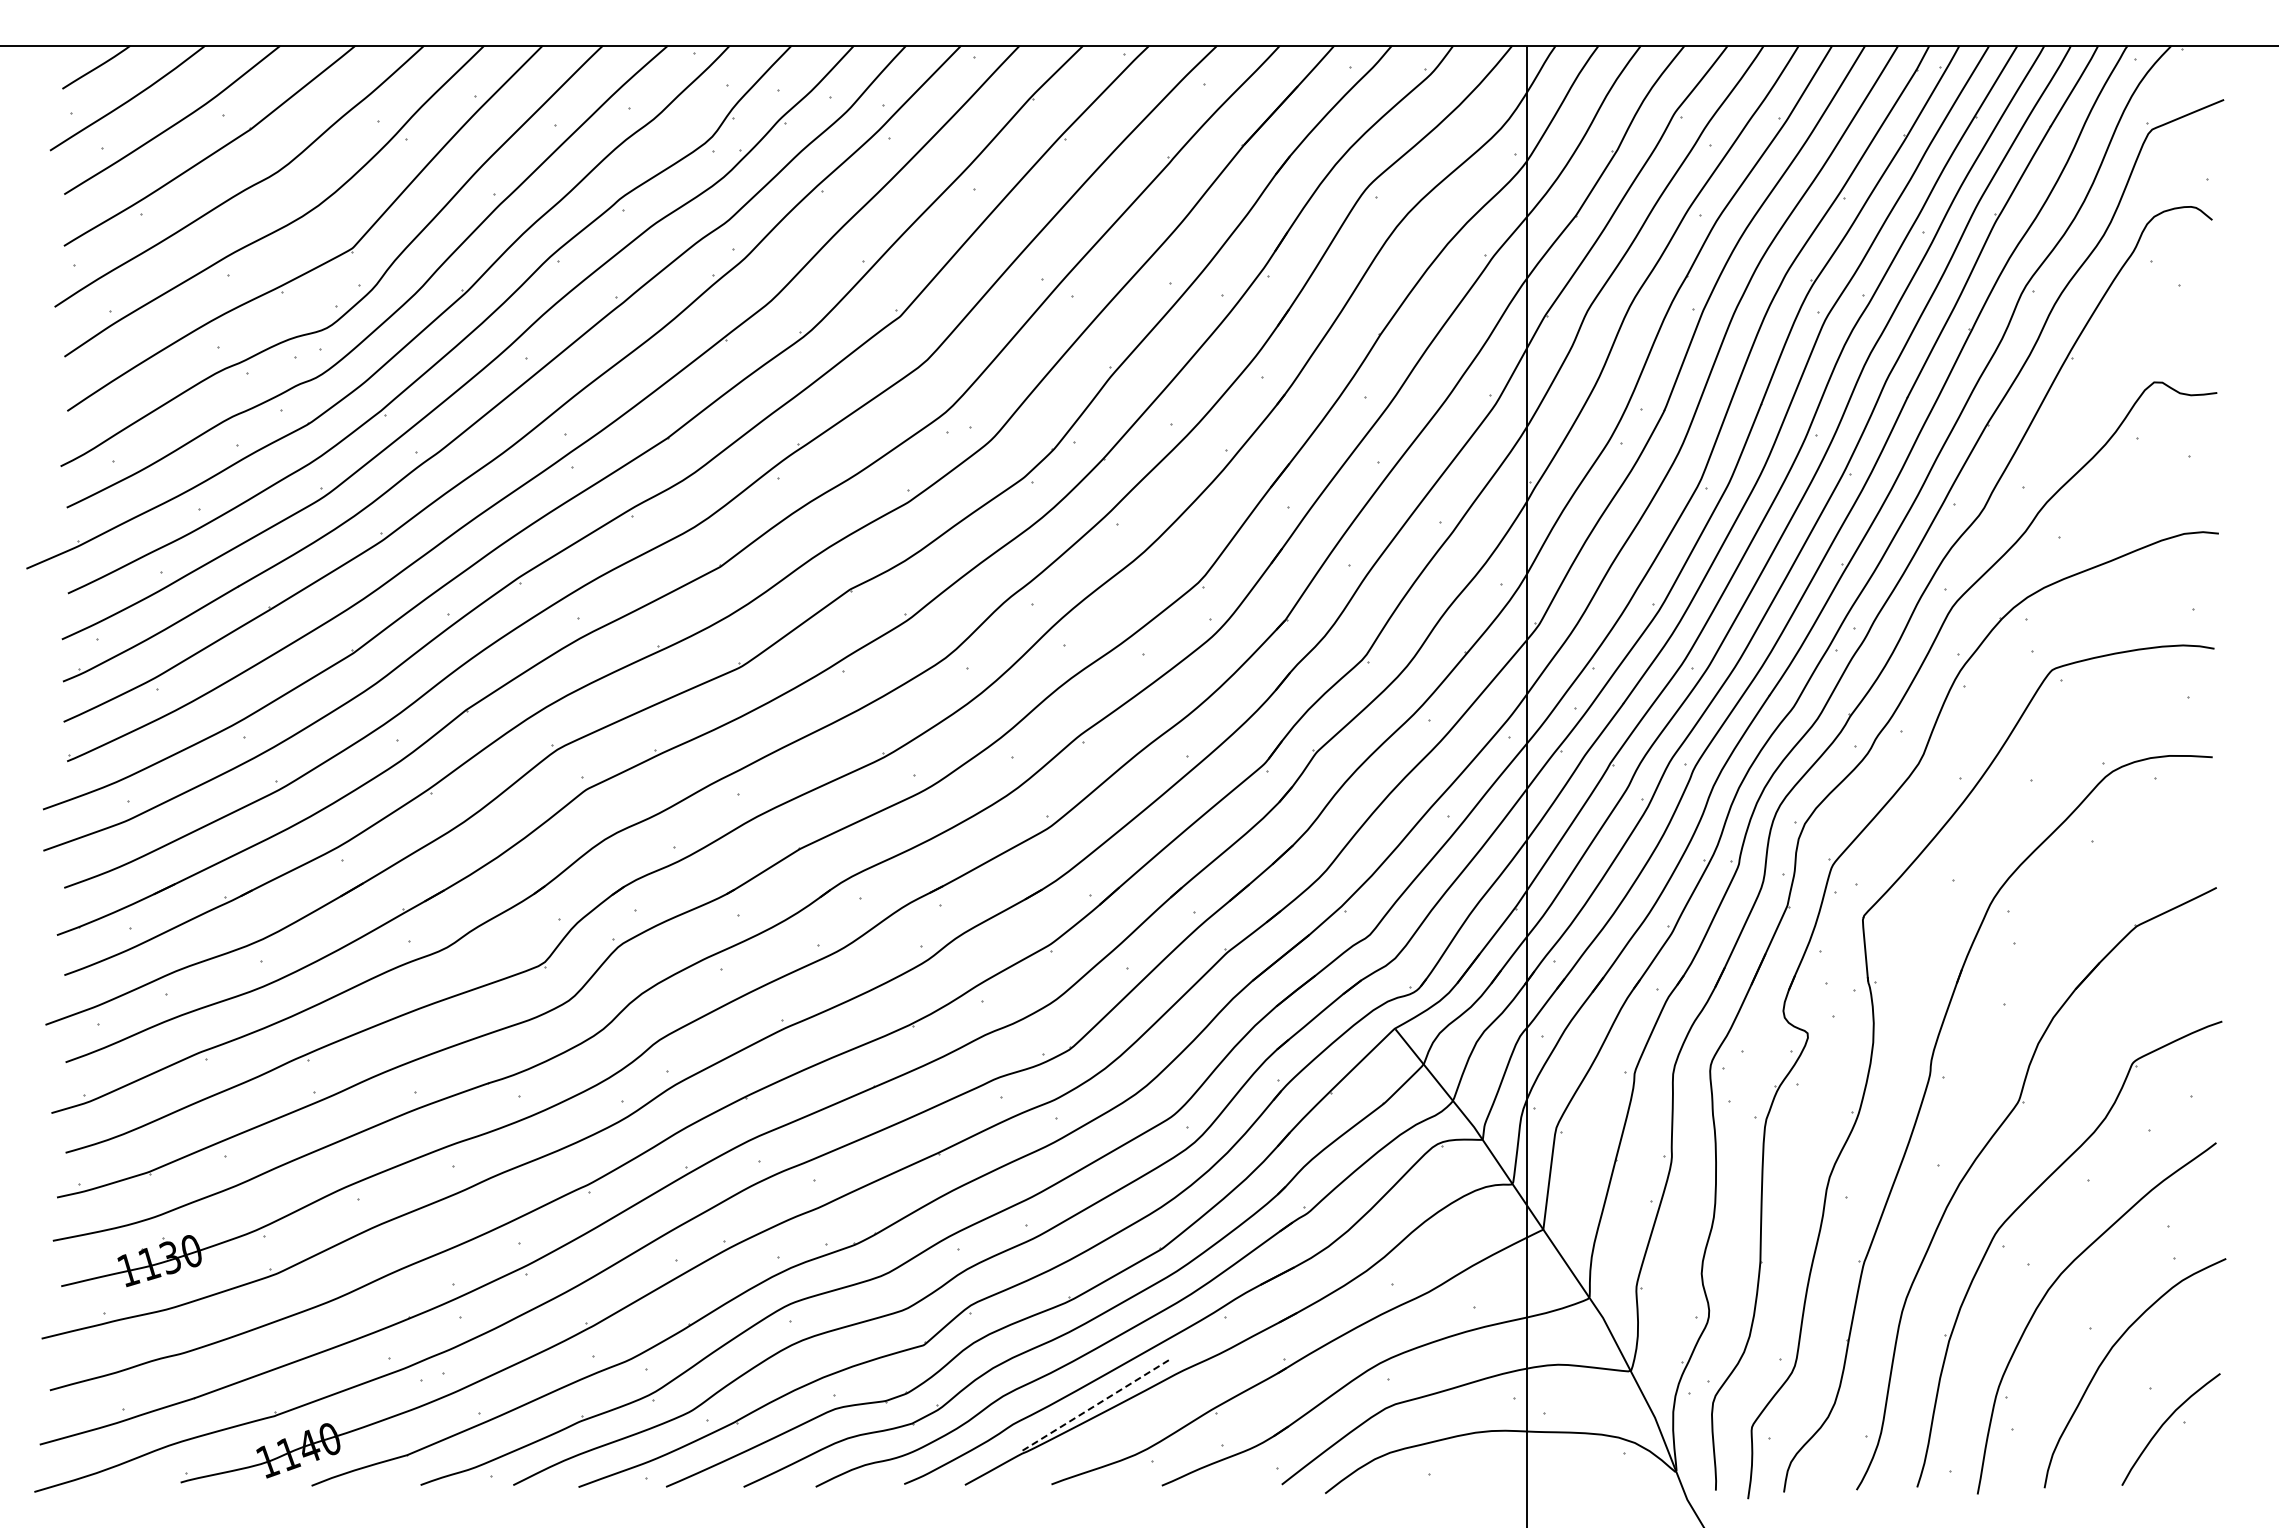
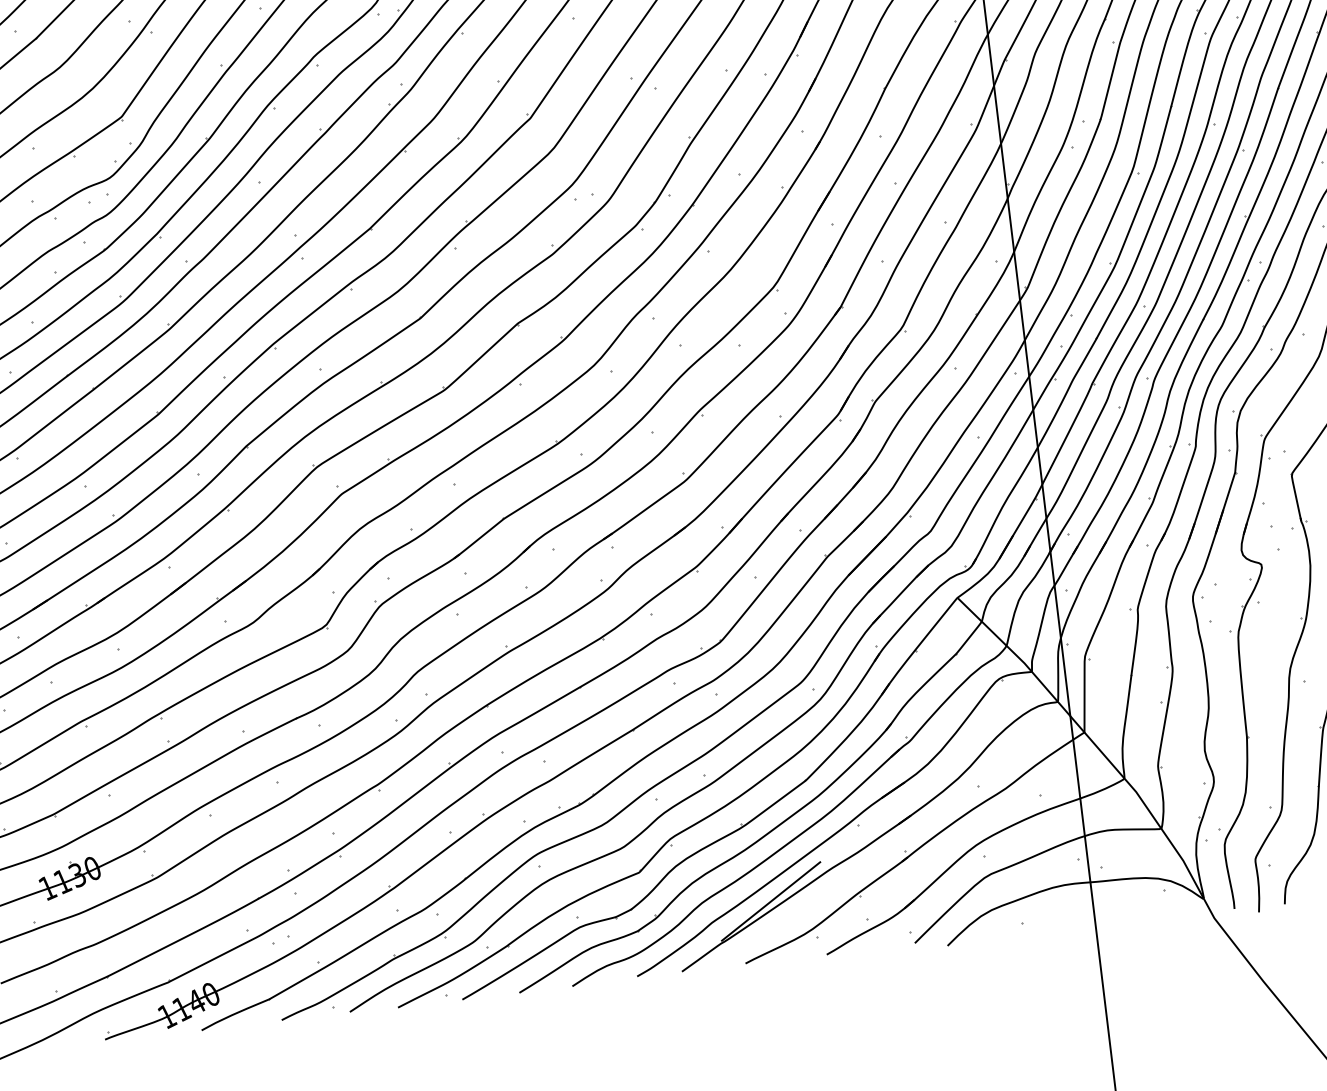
line: (1096, 1405) -> (771, 901), dashed -> solid

